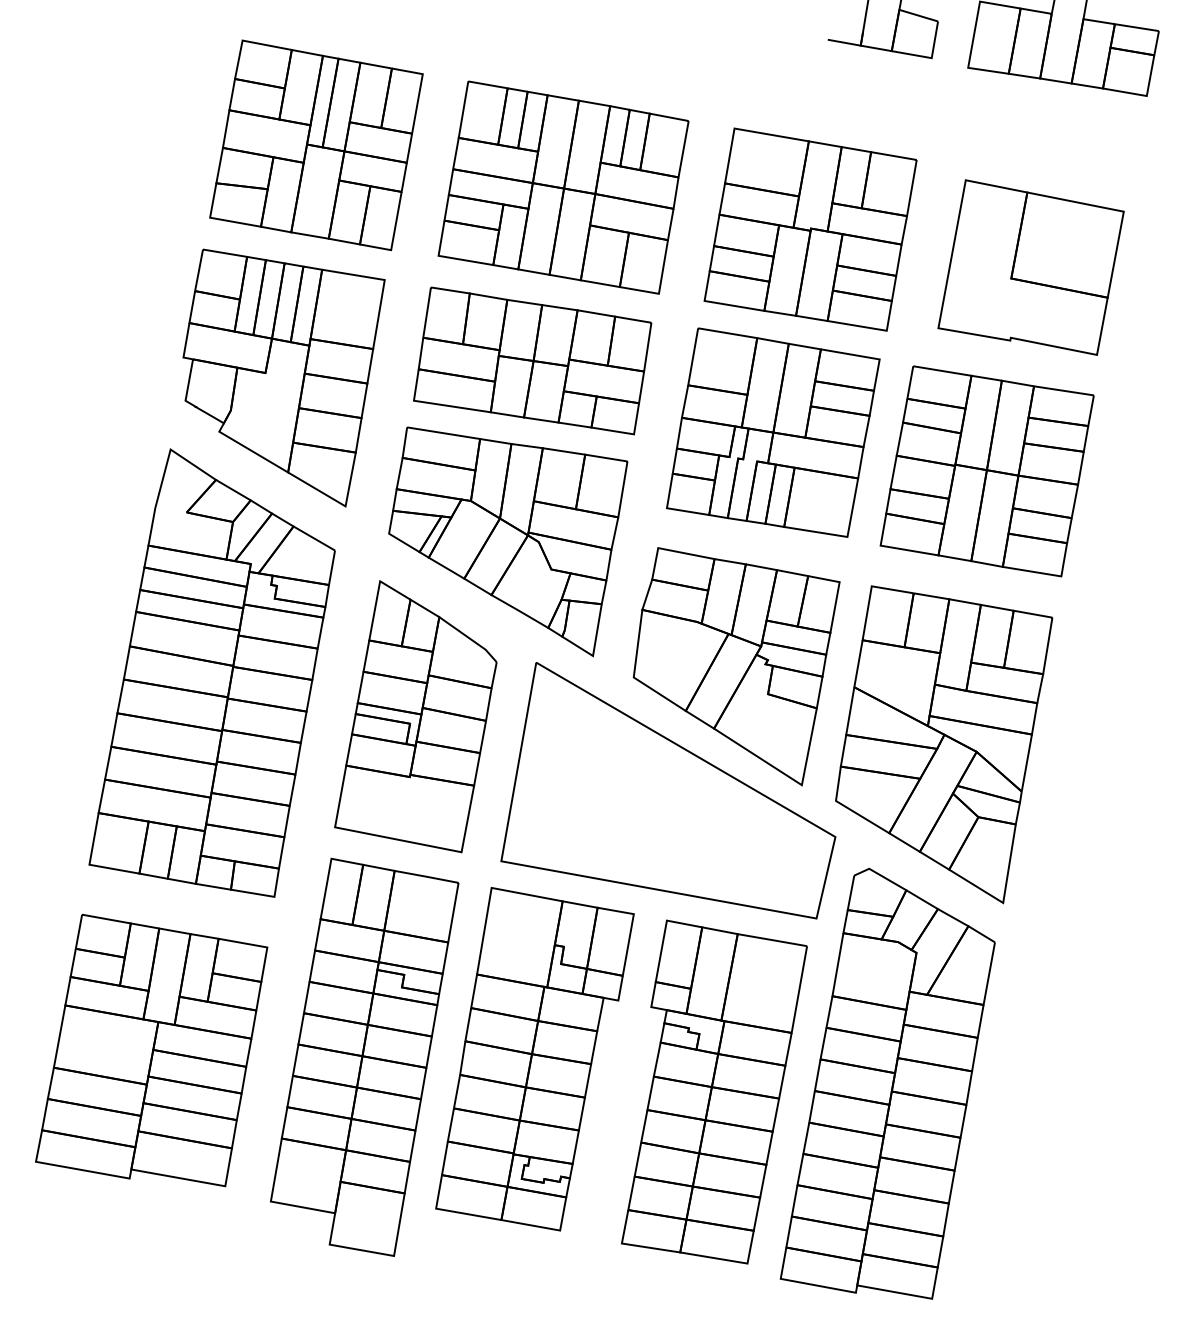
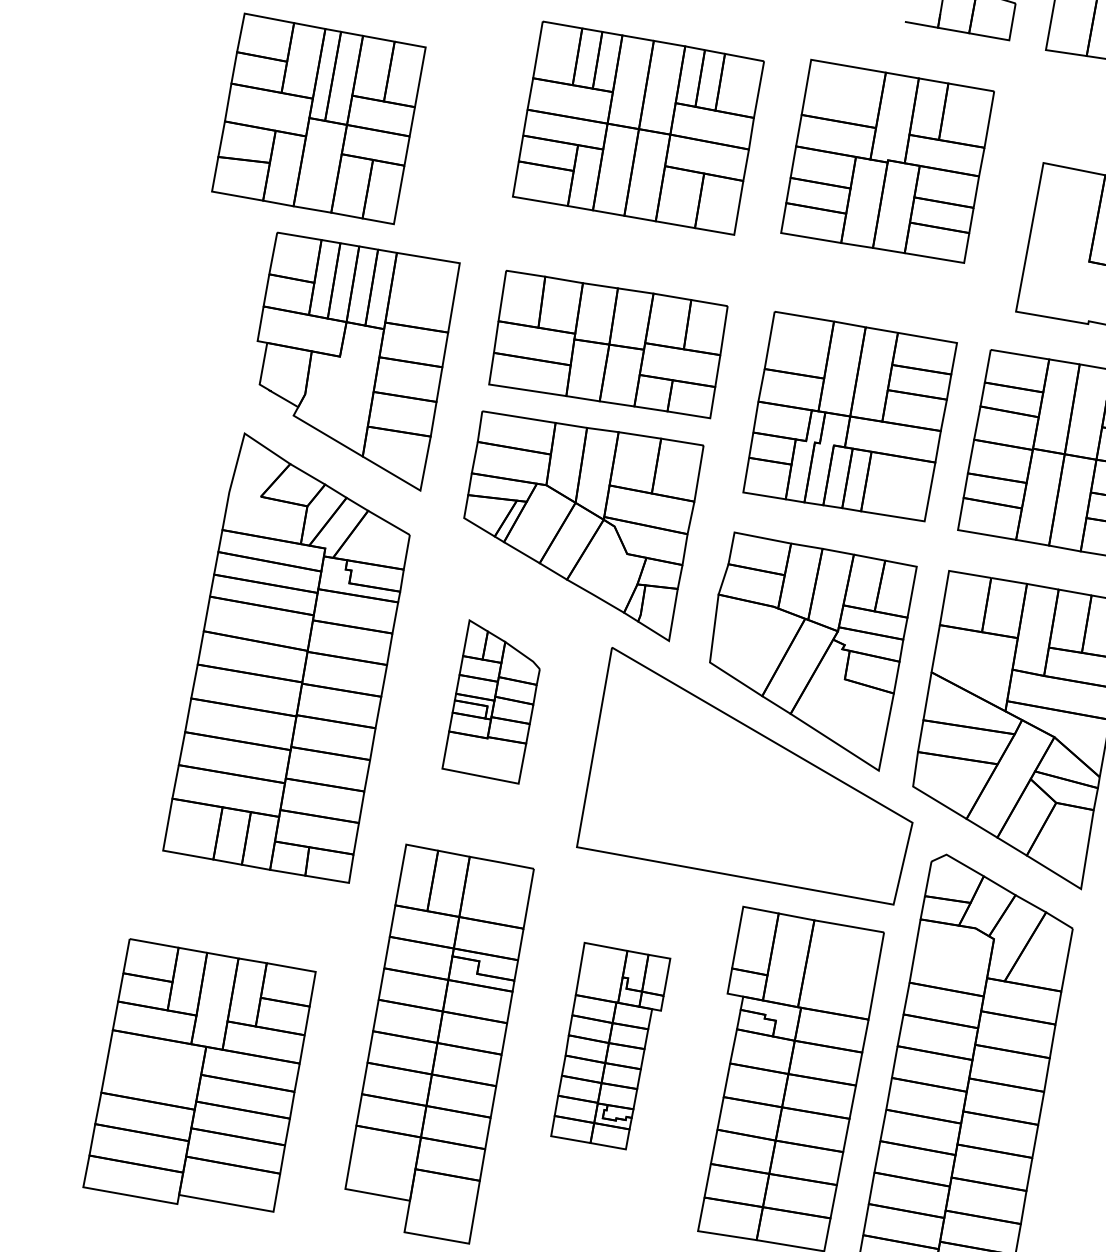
part: (316, 145) -> (318, 119), moved
part: (563, 187) -> (638, 128), moved
part: (810, 229) -> (887, 161), moved
part: (415, 716) -> (490, 701), size x0.6
part: (151, 1050) -> (199, 1075), moved
part: (534, 1059) -> (610, 1046), size x0.6

